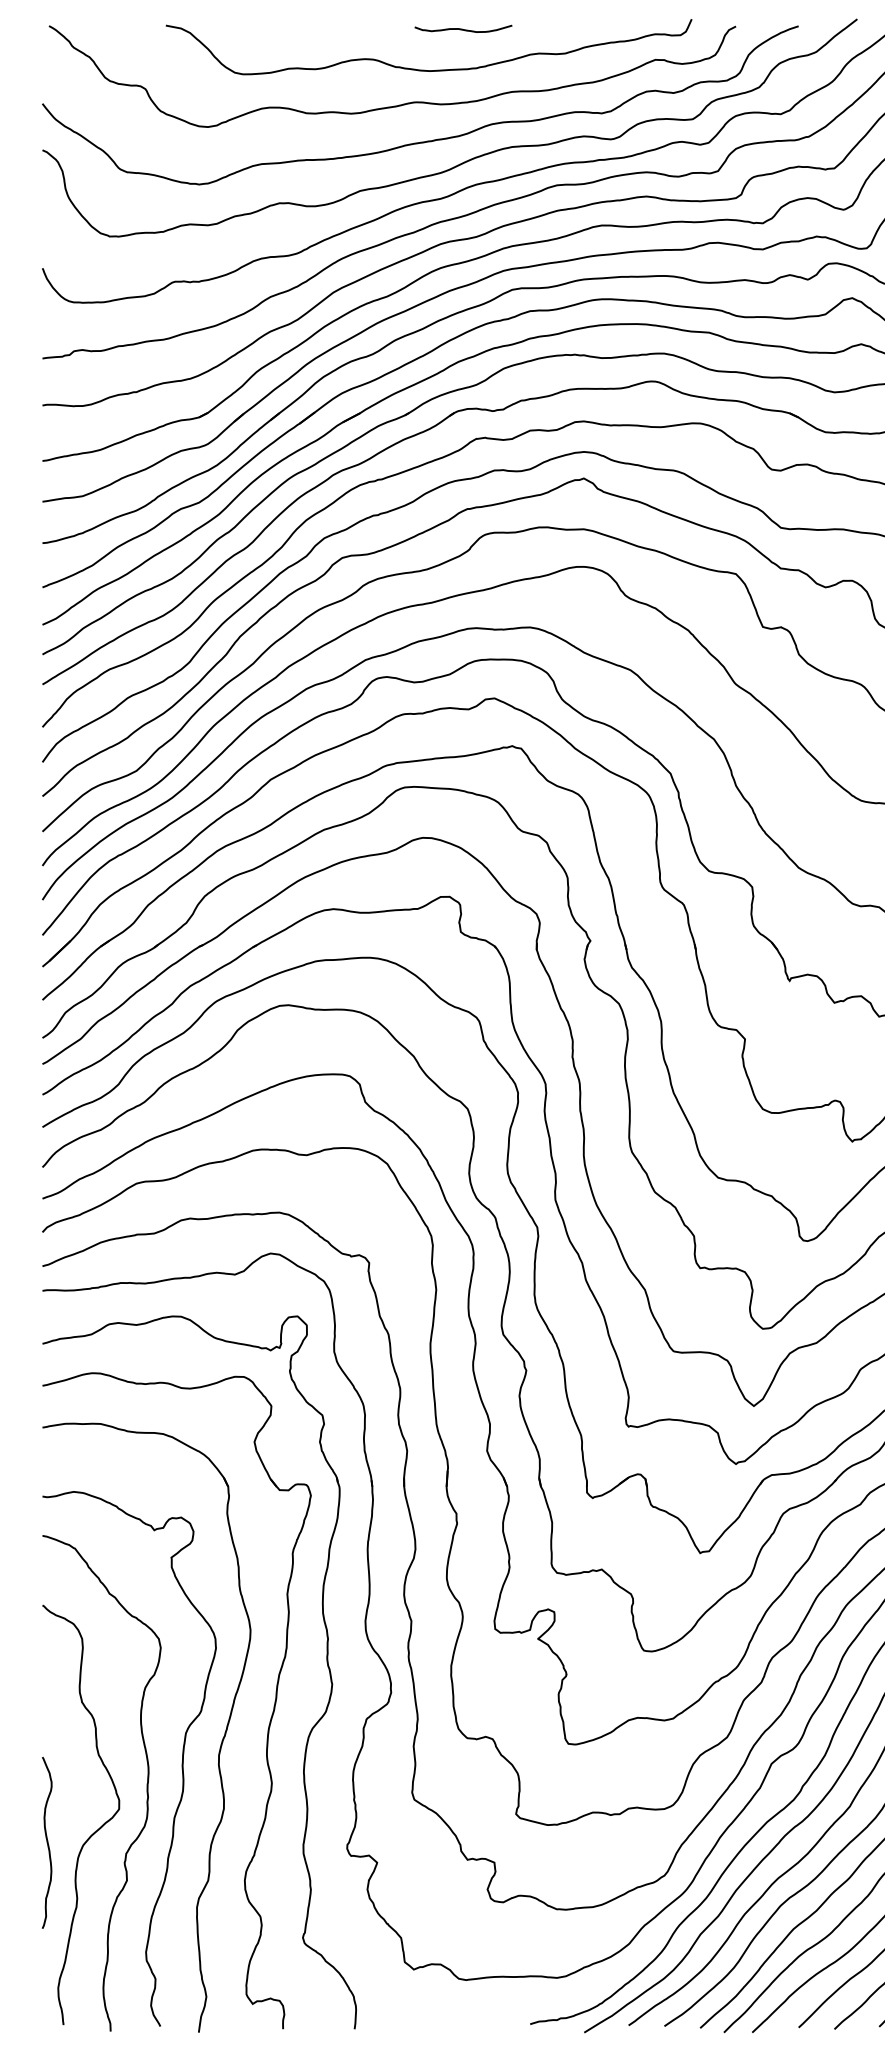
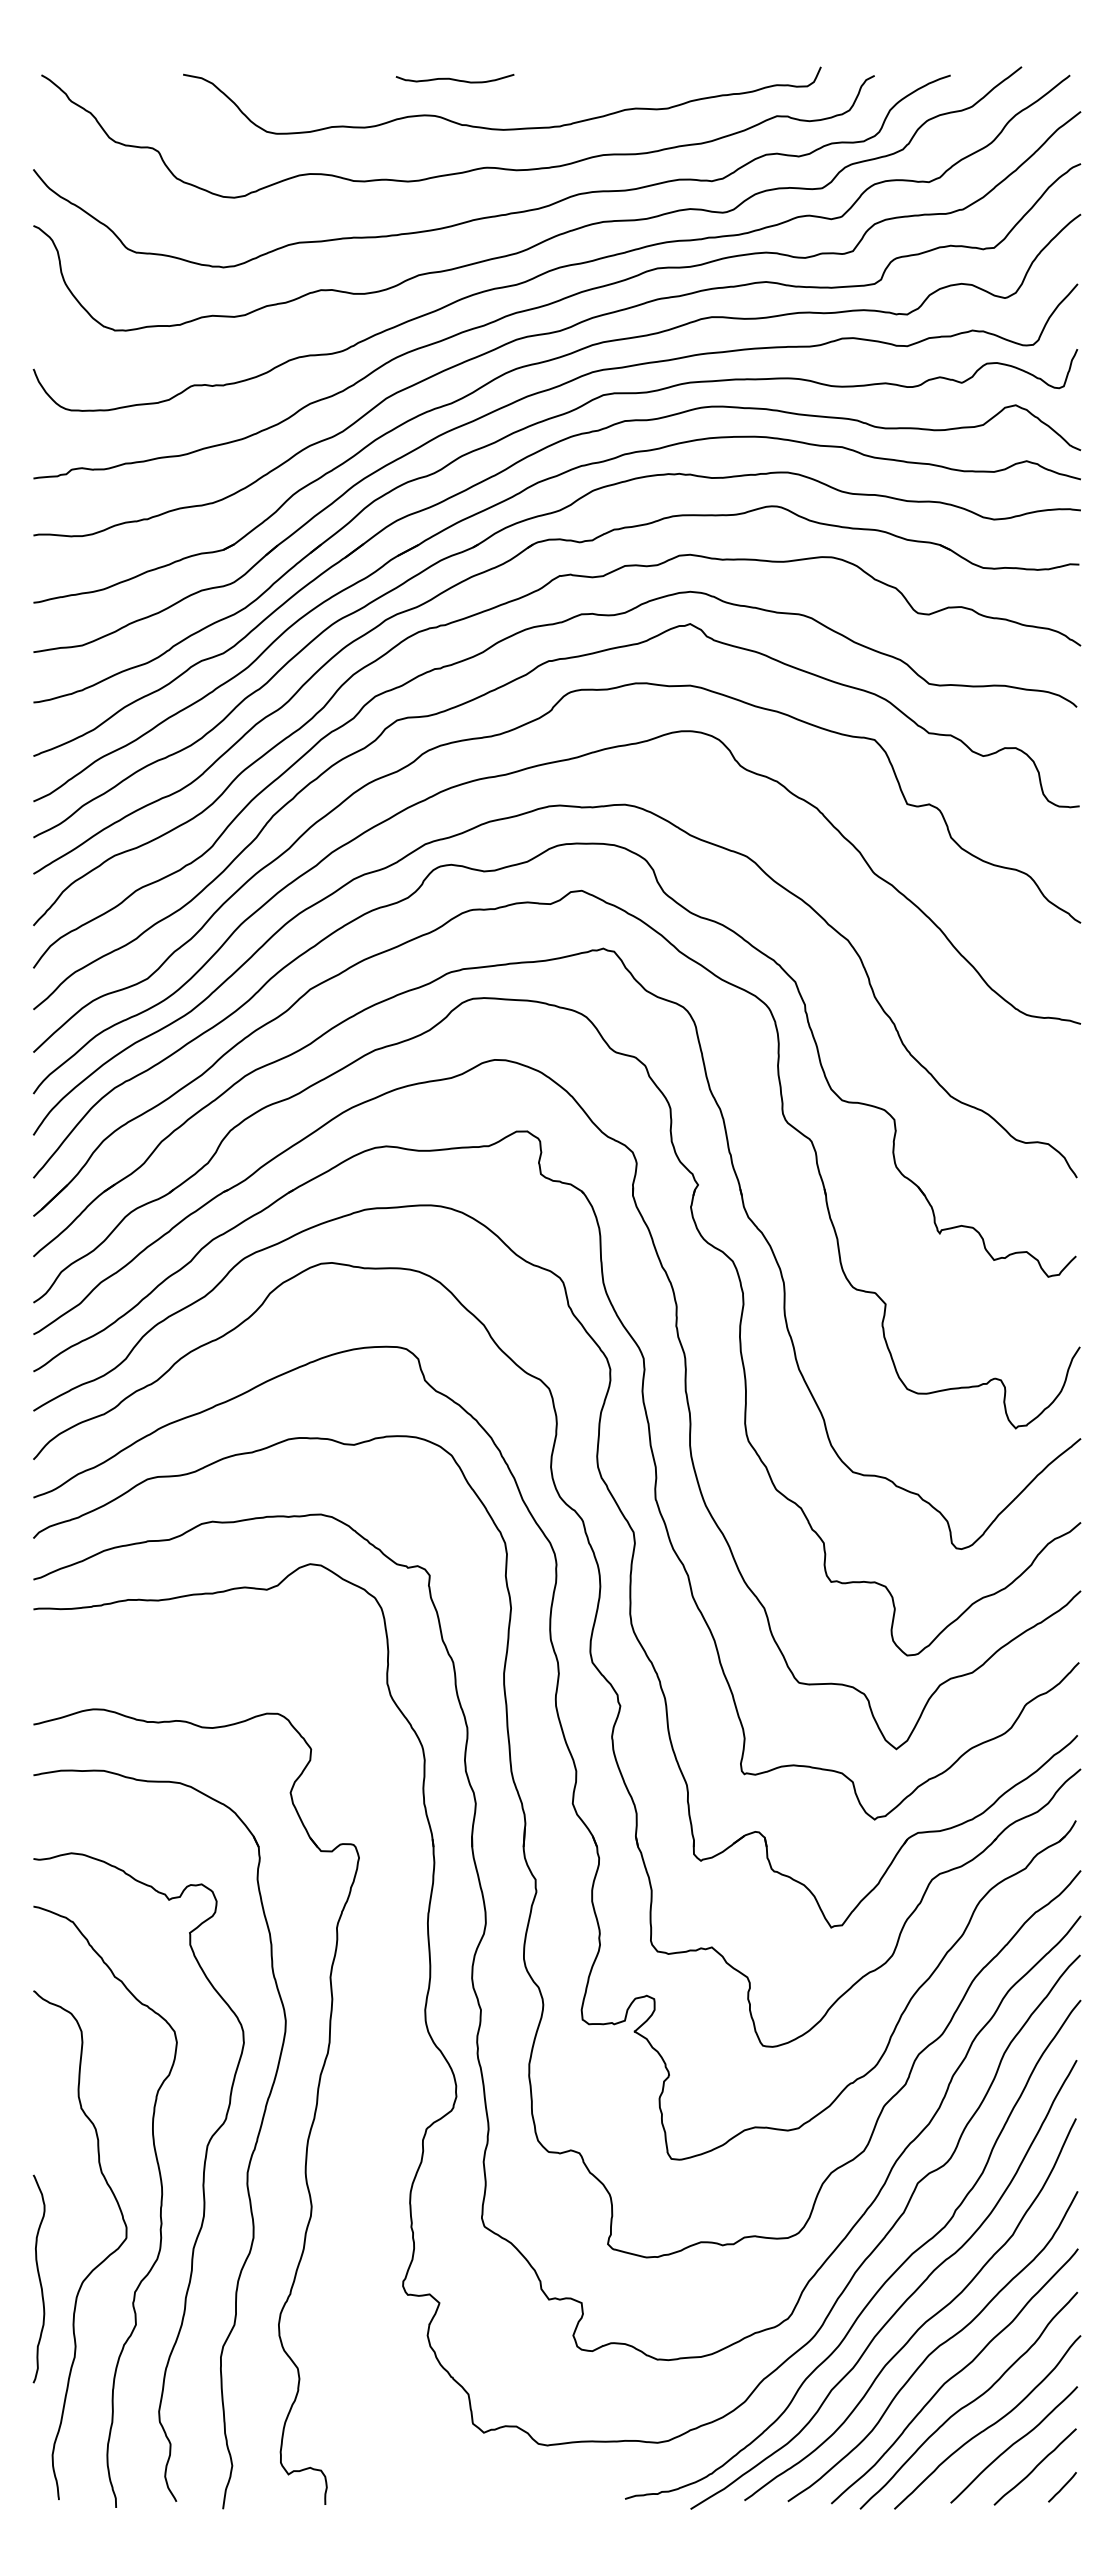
curve: (462, 28) -> (454, 78), moved
part: (311, 1729) -> (359, 2141), removed

